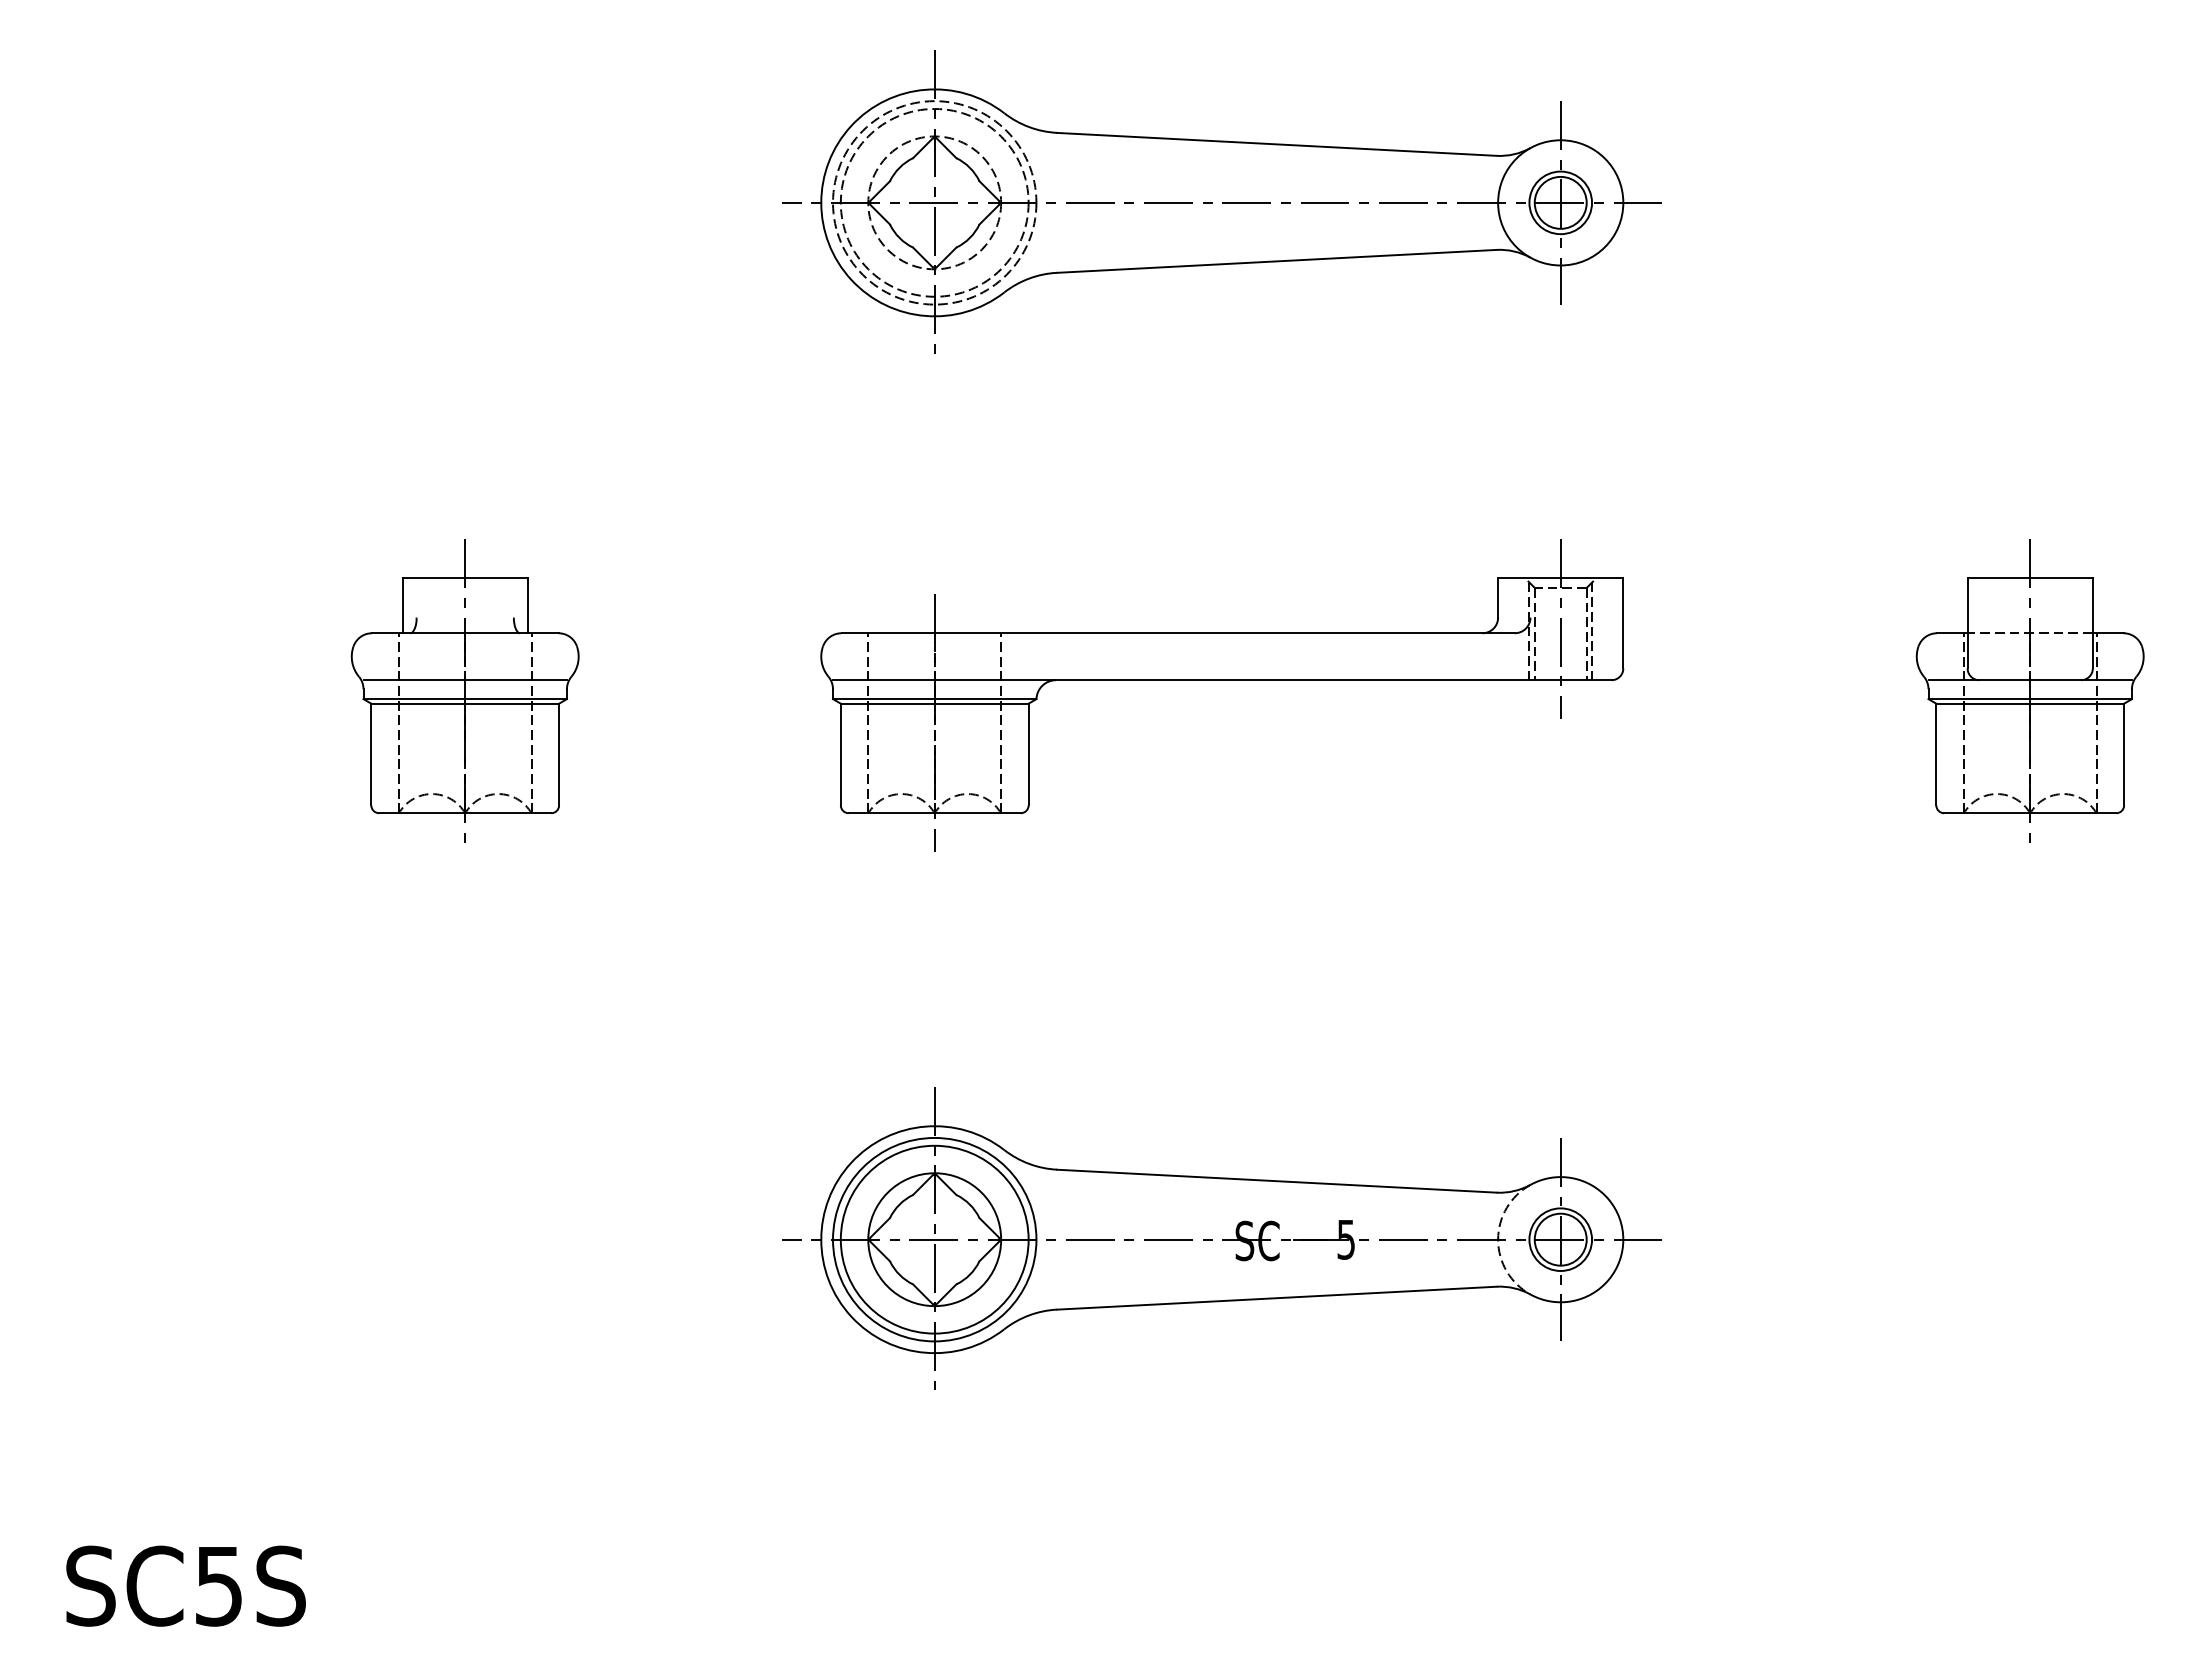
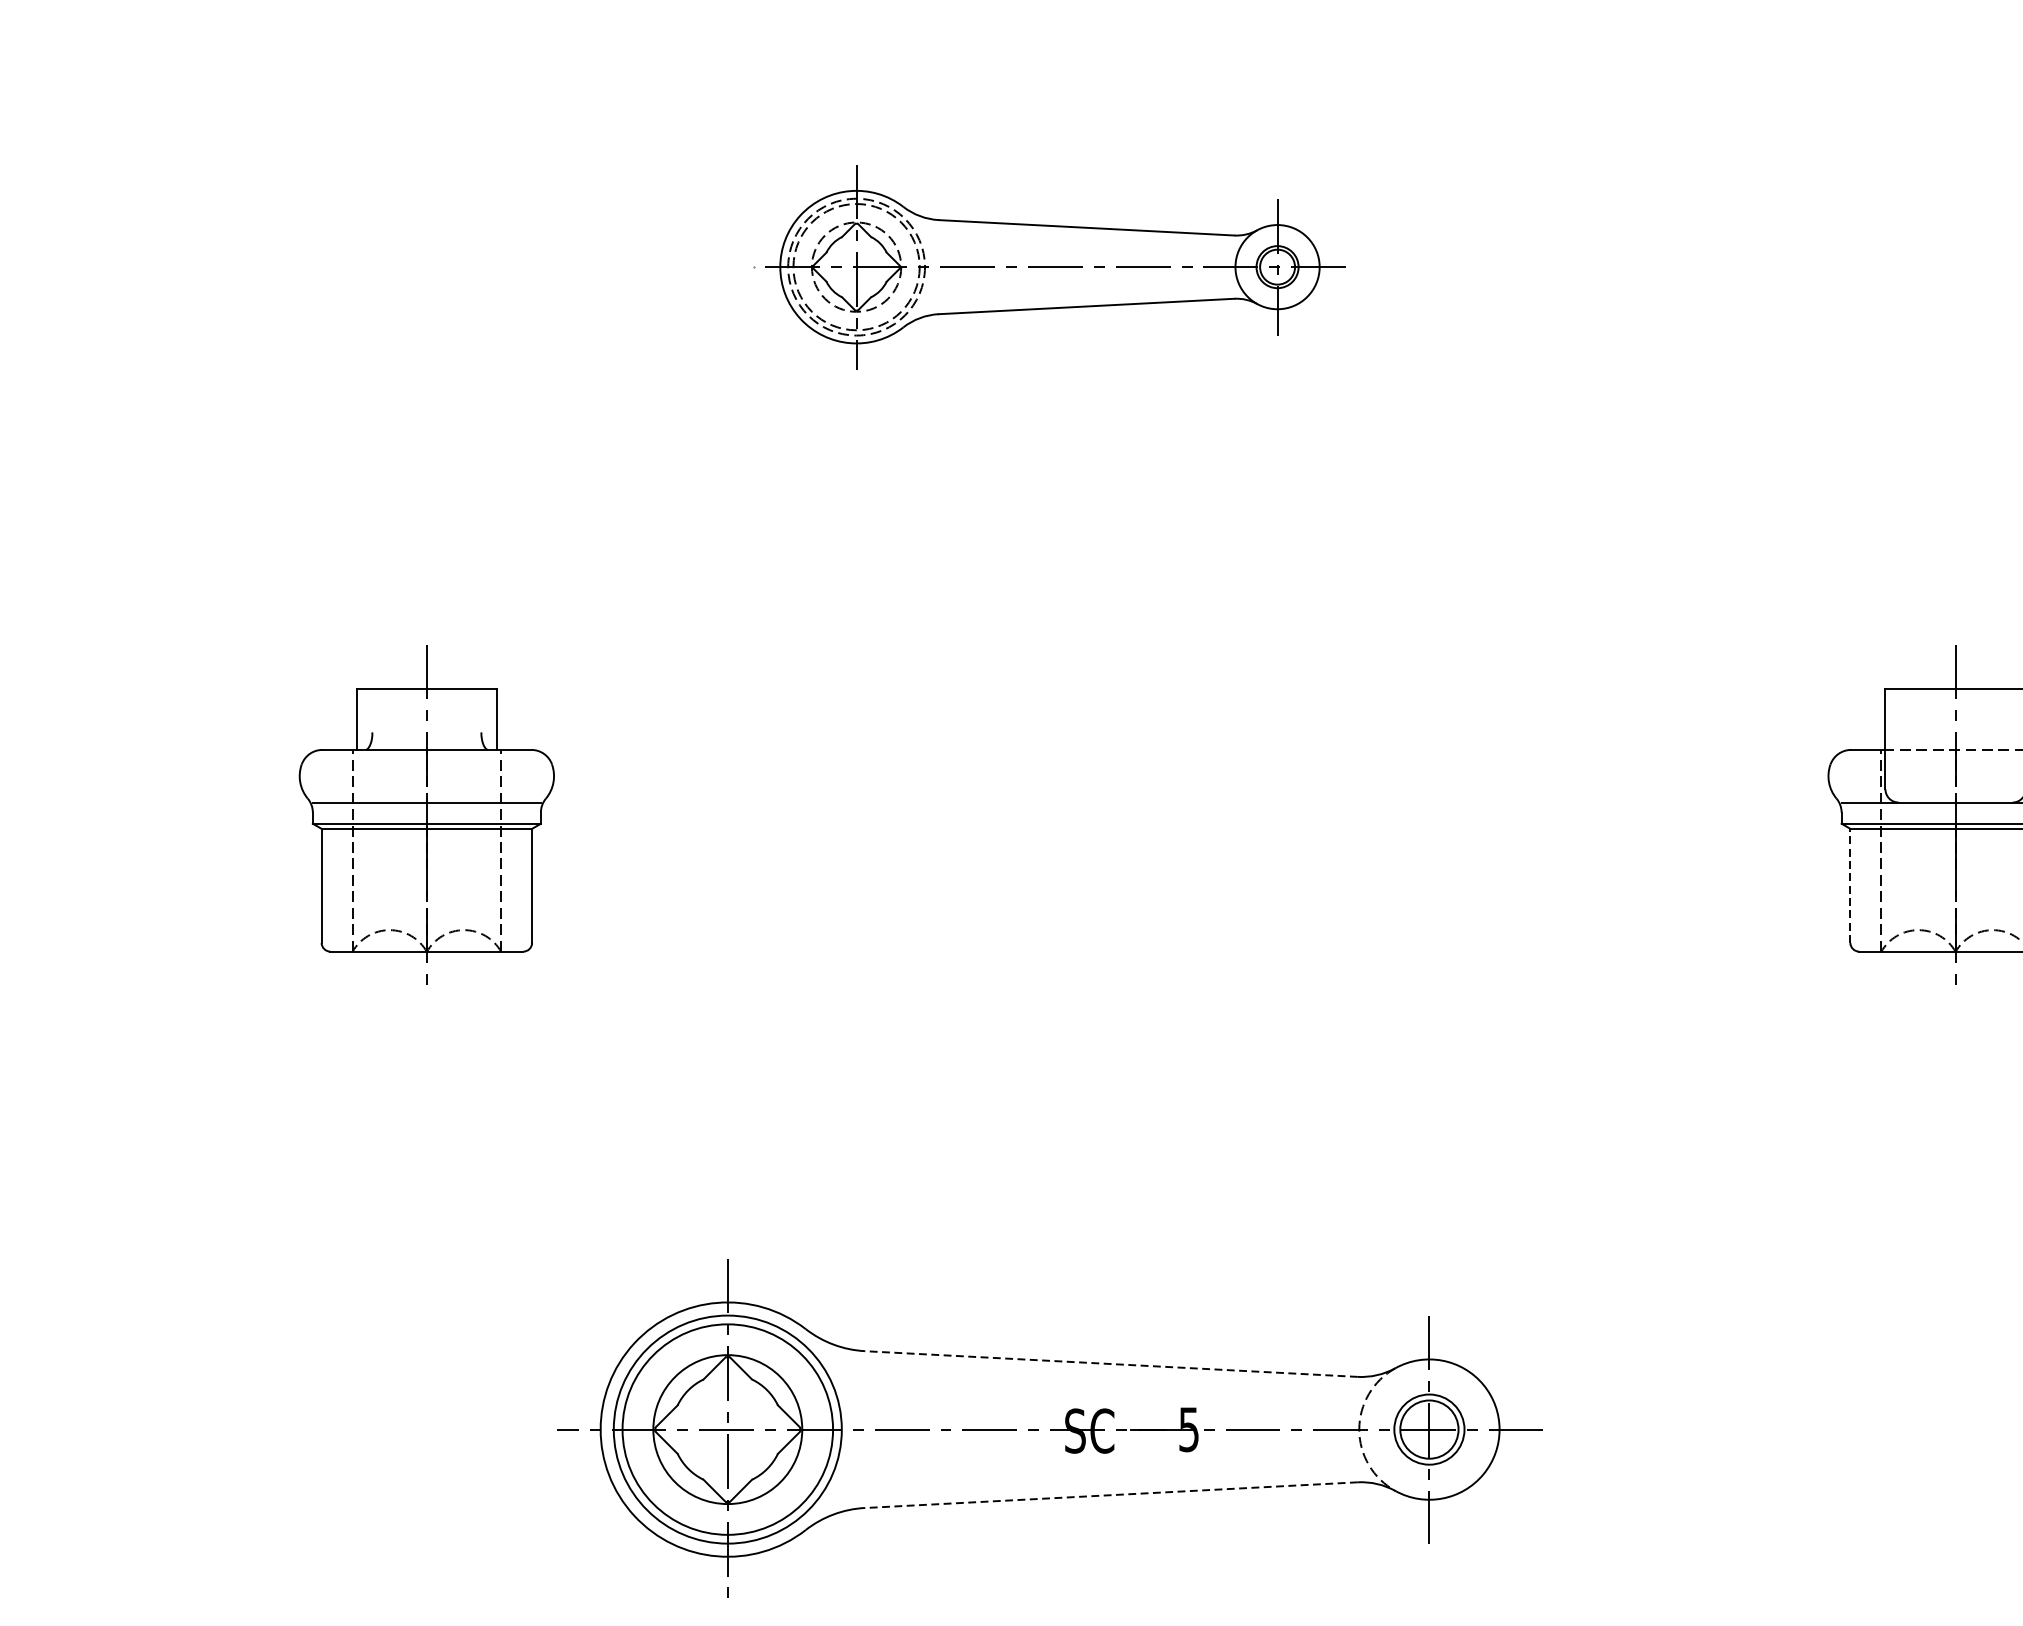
part: (1221, 201) -> (1049, 266), size x0.6
part: (1222, 680) -> (1050, 802), removed
part: (464, 690) -> (426, 814), moved
line: (1936, 754) -> (1850, 885), solid -> dashed
line: (1276, 1181) -> (1110, 1364), solid -> dashed
line: (1276, 1298) -> (1110, 1495), solid -> dashed

